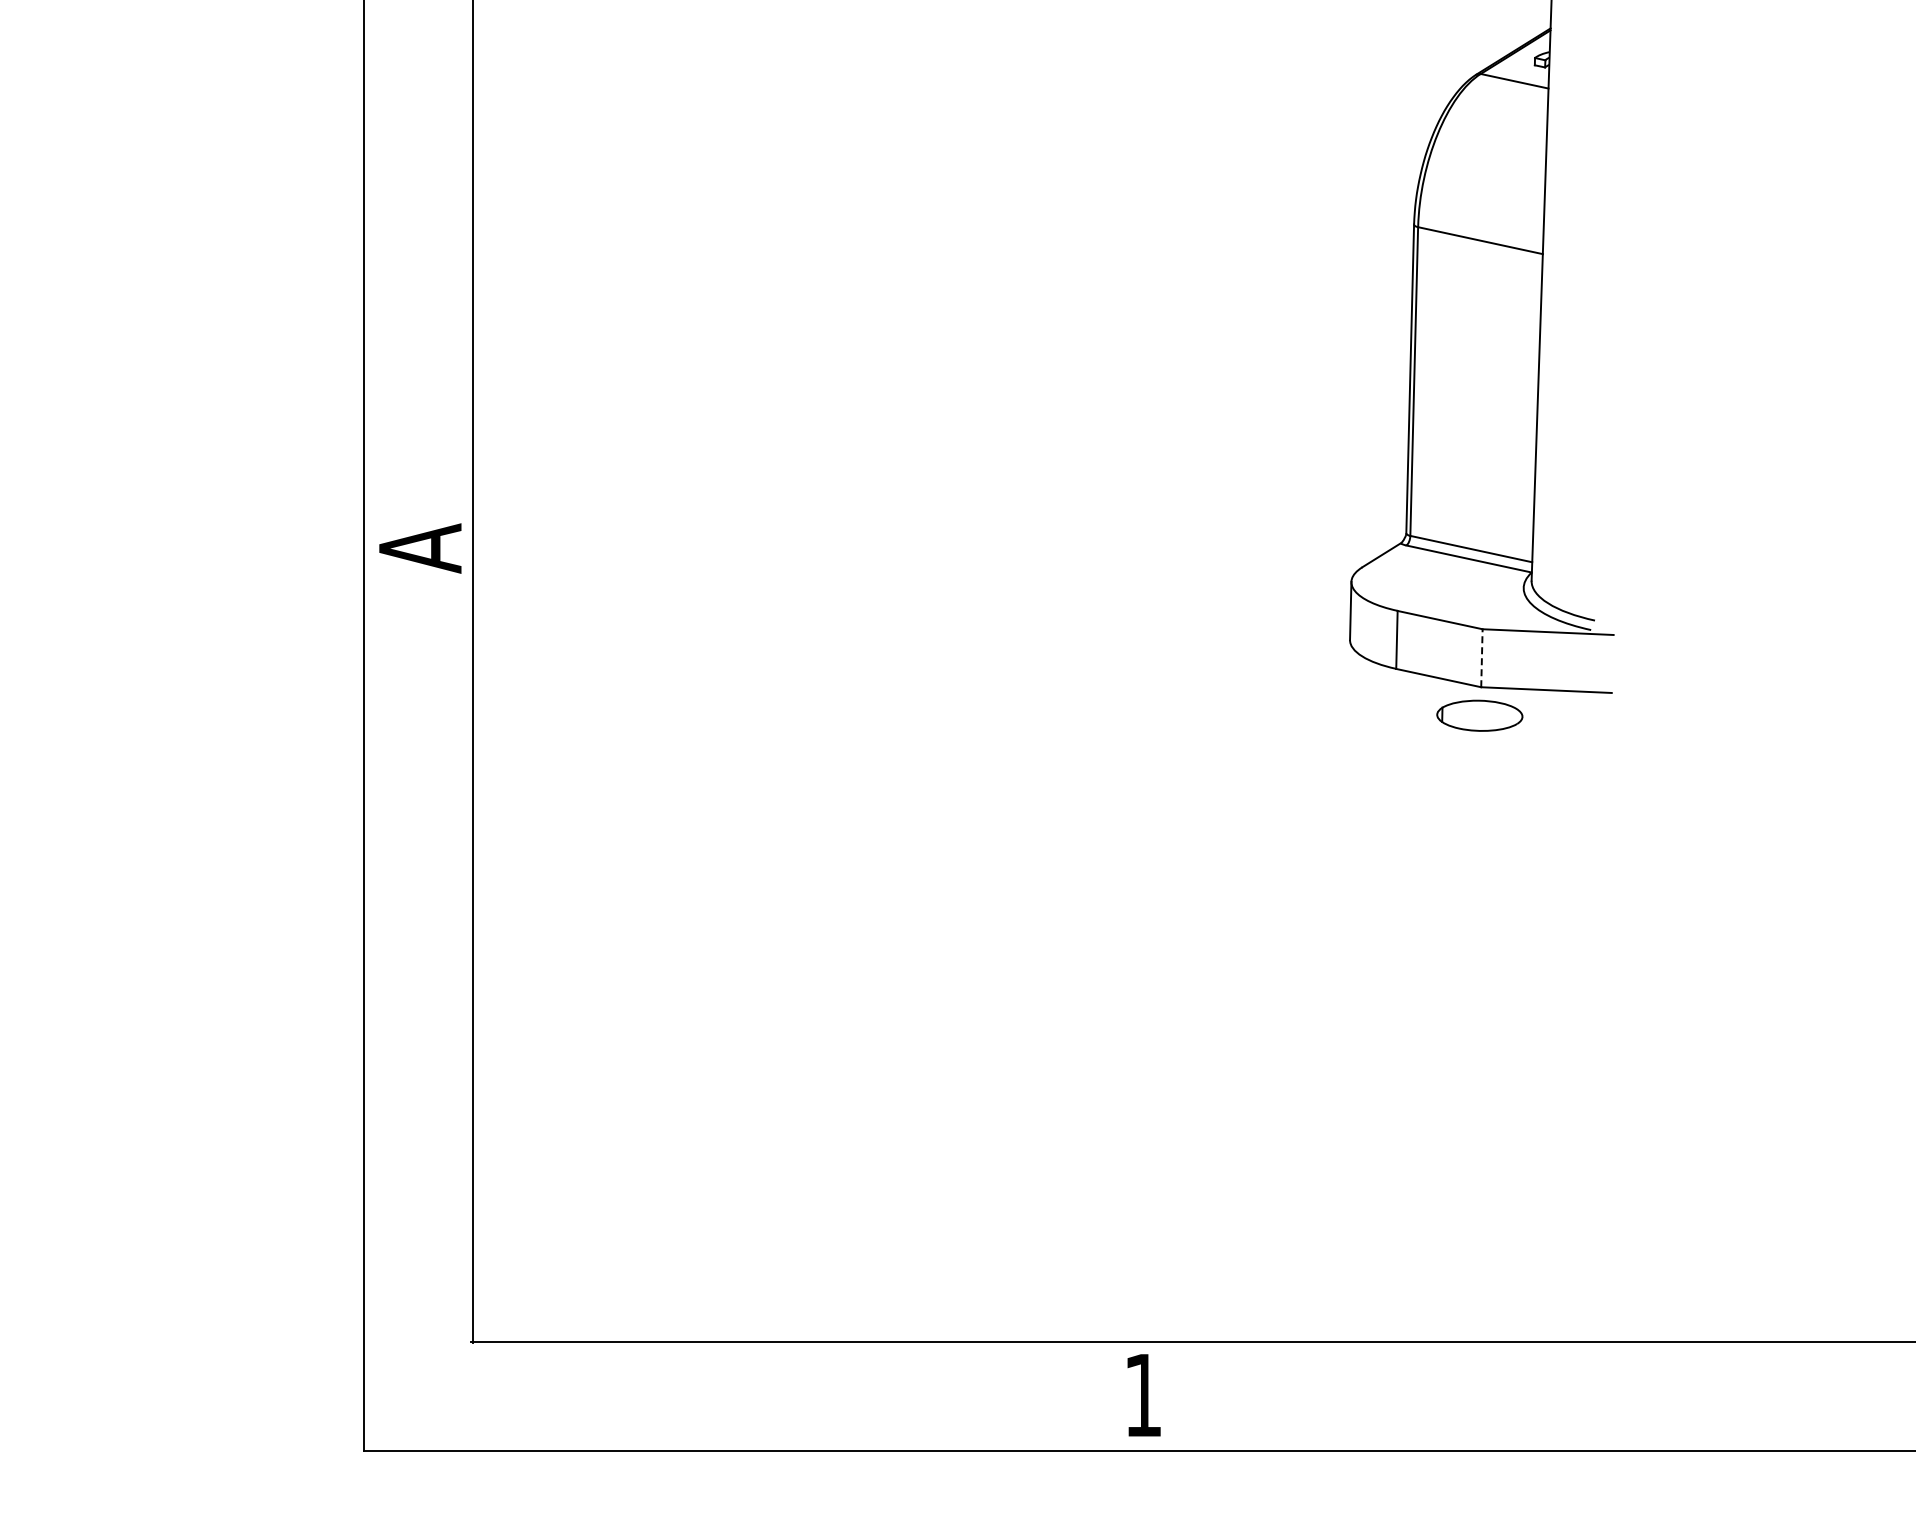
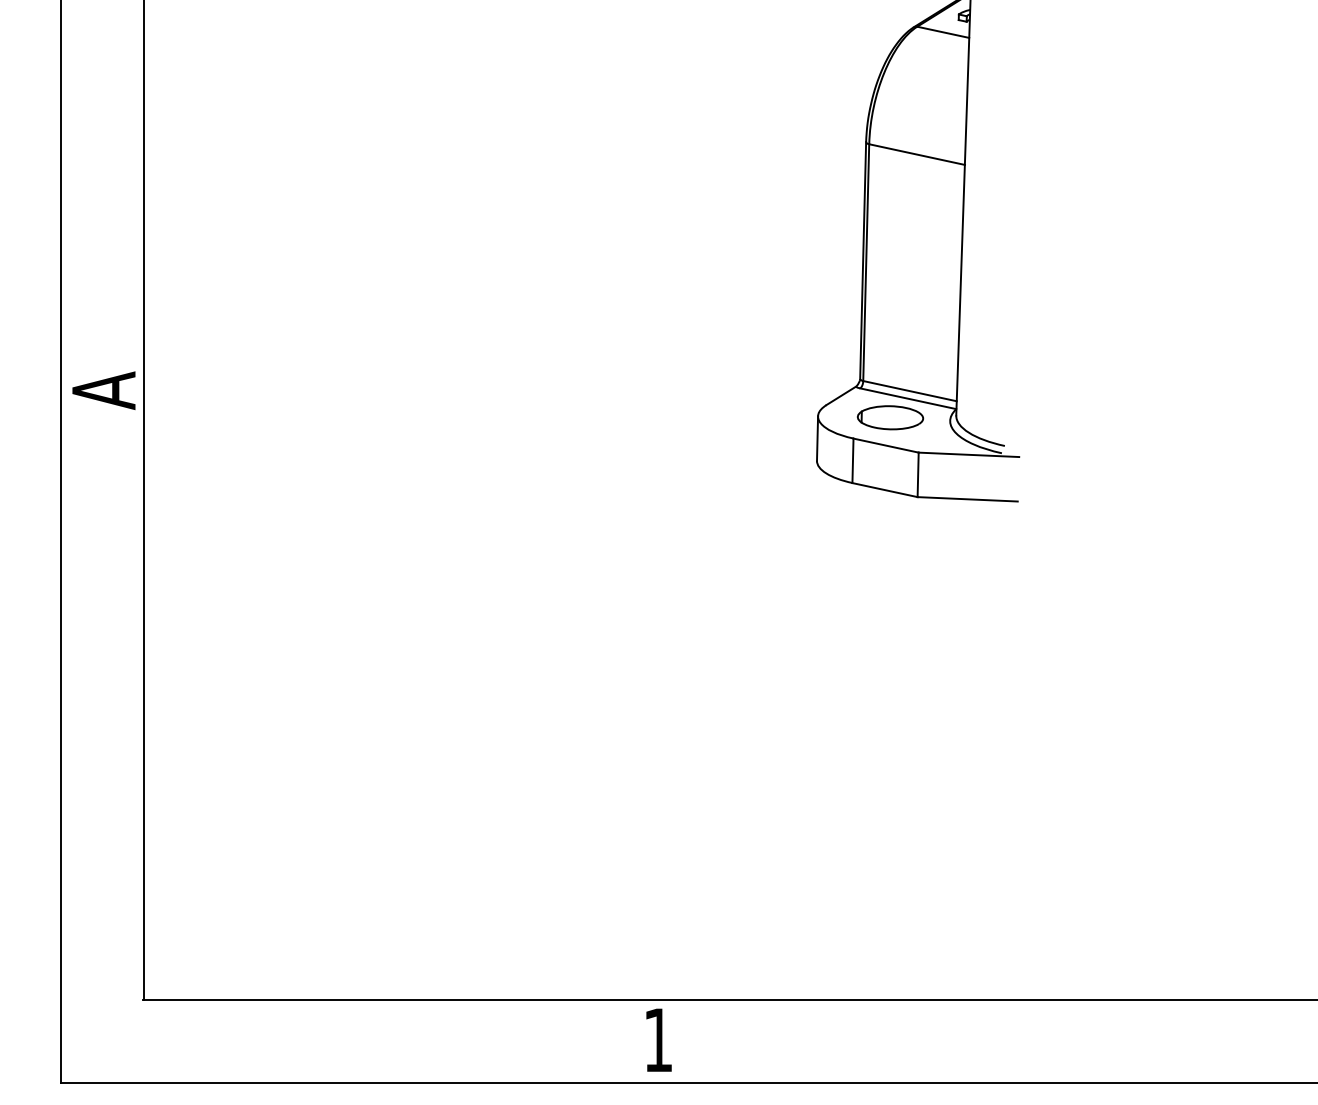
line: (1481, 657) -> (917, 474), dashed -> solid
part: (1479, 715) -> (890, 417), moved

